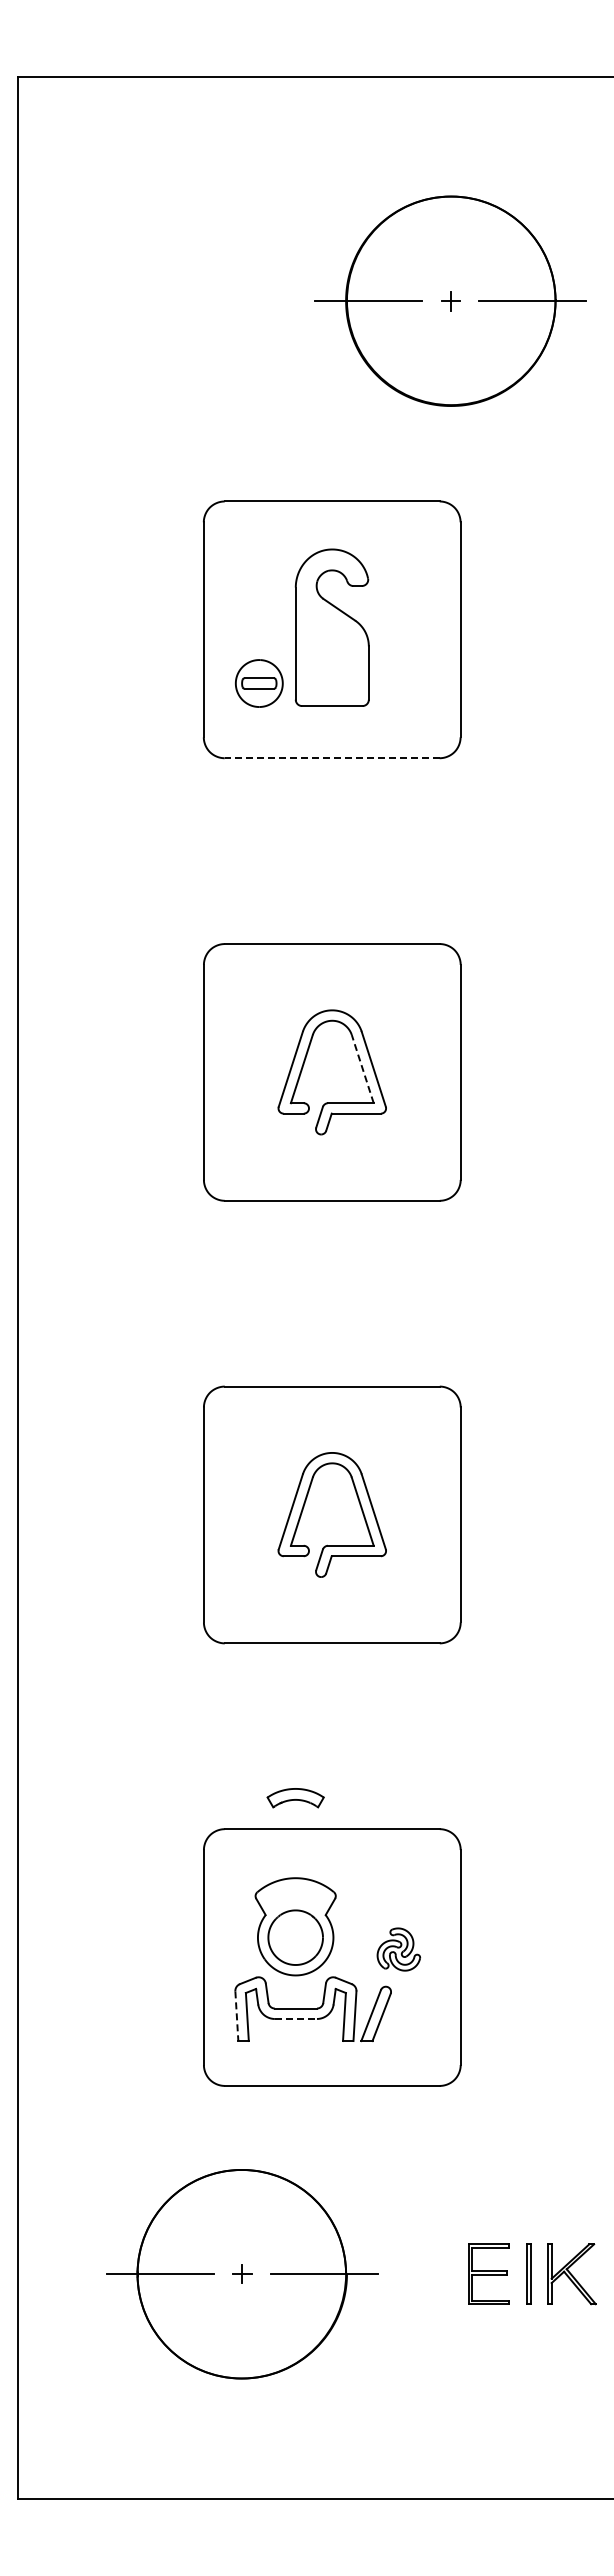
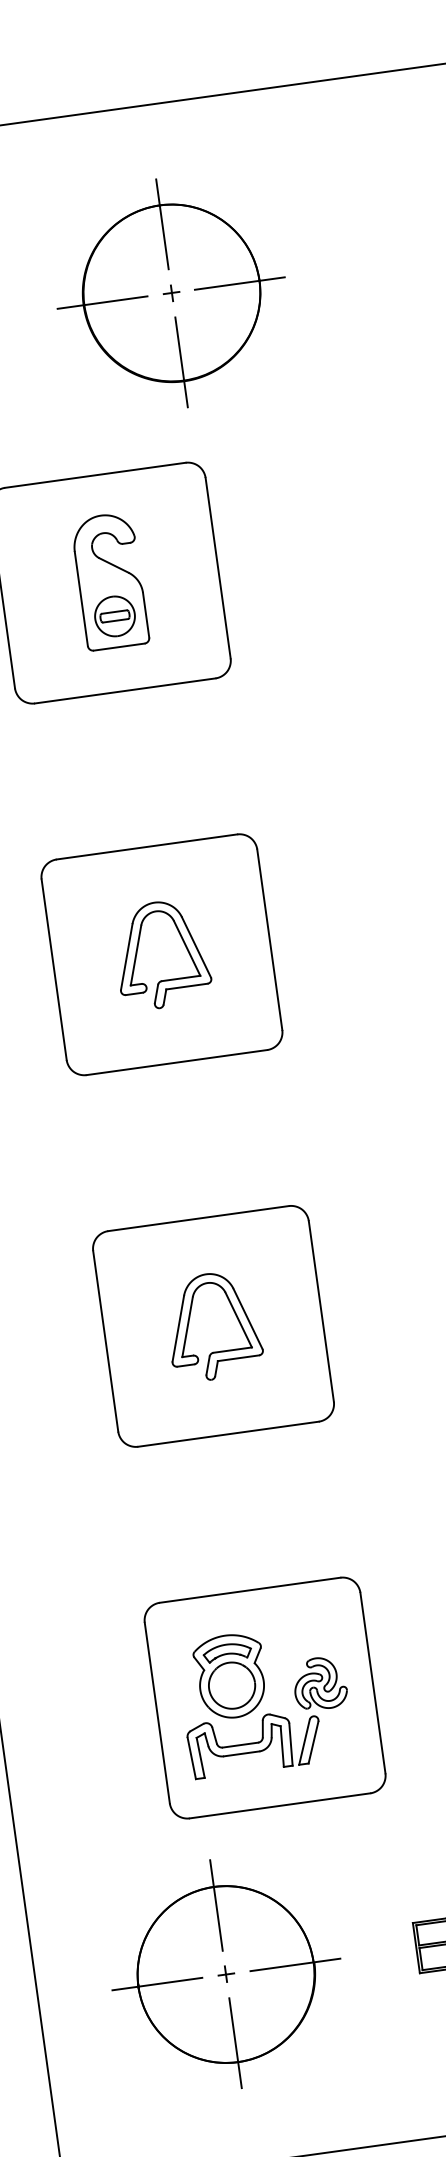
line: (451, 218) -> (162, 223), added
line: (451, 383) -> (181, 362), added
part: (259, 683) -> (115, 616), moved
line: (331, 758) -> (124, 691), dashed -> solid
line: (362, 1069) -> (186, 948), dashed -> solid
part: (295, 1798) -> (227, 1652), moved
part: (398, 1949) -> (319, 1683), size x1.43
line: (236, 2016) -> (191, 1758), dashed -> solid
line: (296, 2018) -> (242, 1753), dashed -> solid
line: (241, 2191) -> (216, 1905), added
line: (241, 2355) -> (235, 2042), added

